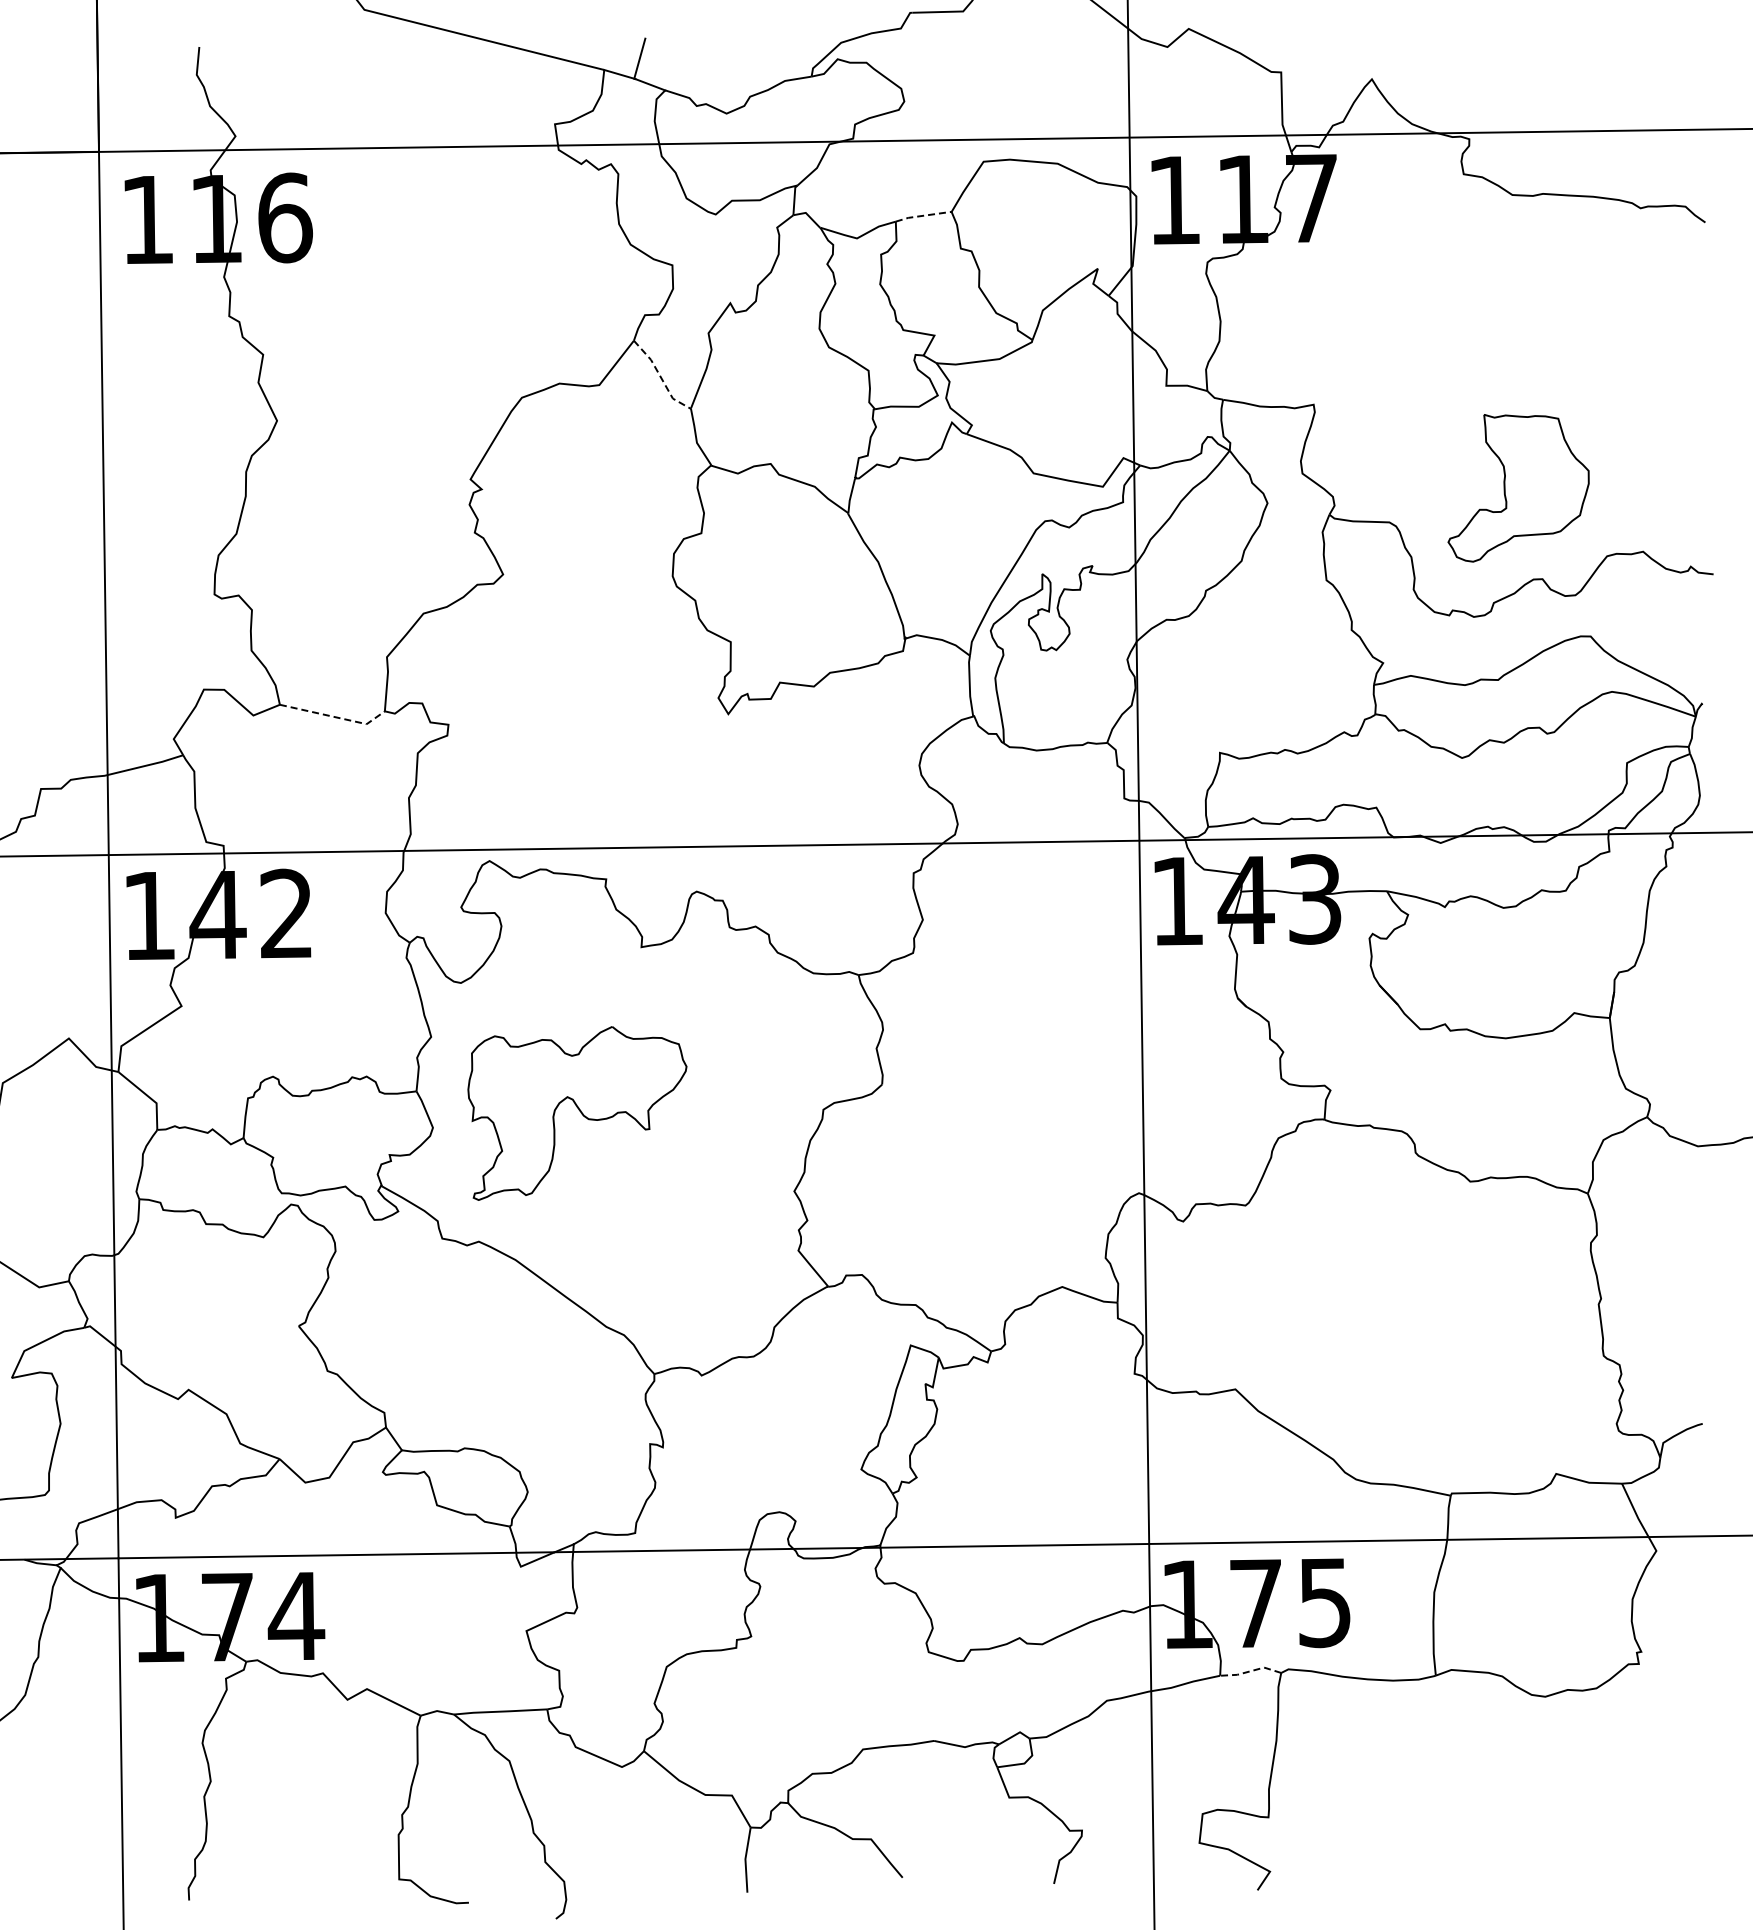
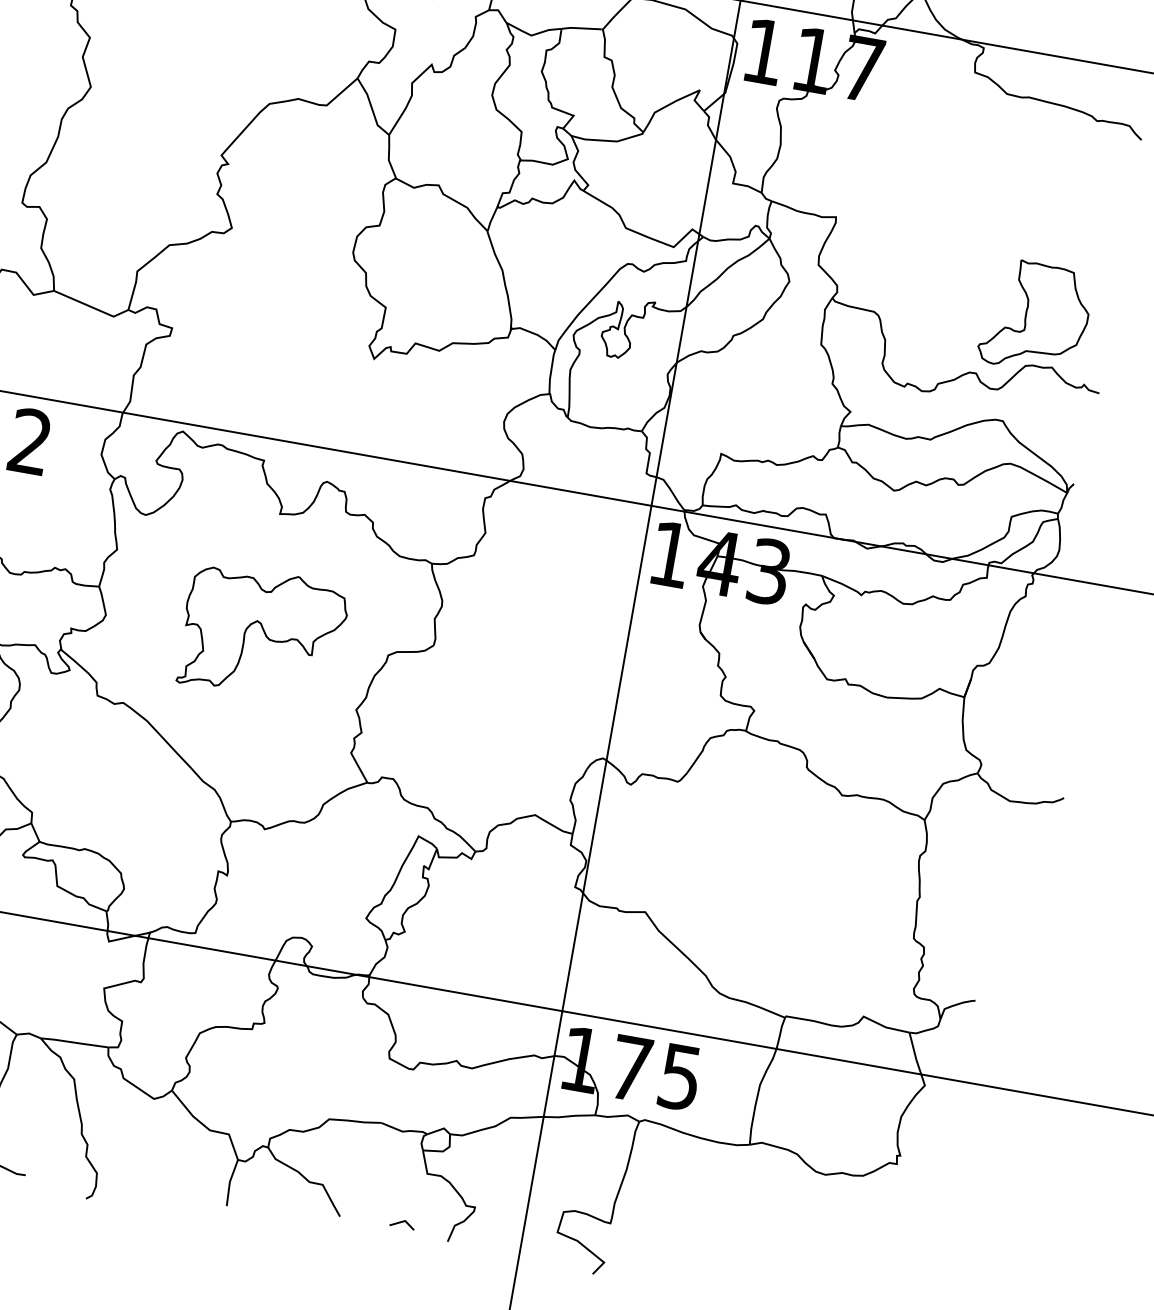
line: (922, 215) -> (581, 28), dashed -> solid
line: (660, 377) -> (371, 108), dashed -> solid
part: (1518, 488) -> (1035, 317), moved
line: (335, 717) -> (92, 307), dashed -> solid
part: (577, 1113) -> (262, 634), moved
line: (1250, 1671) -> (617, 1116), dashed -> solid
line: (988, 1869) -> (402, 1222), added

